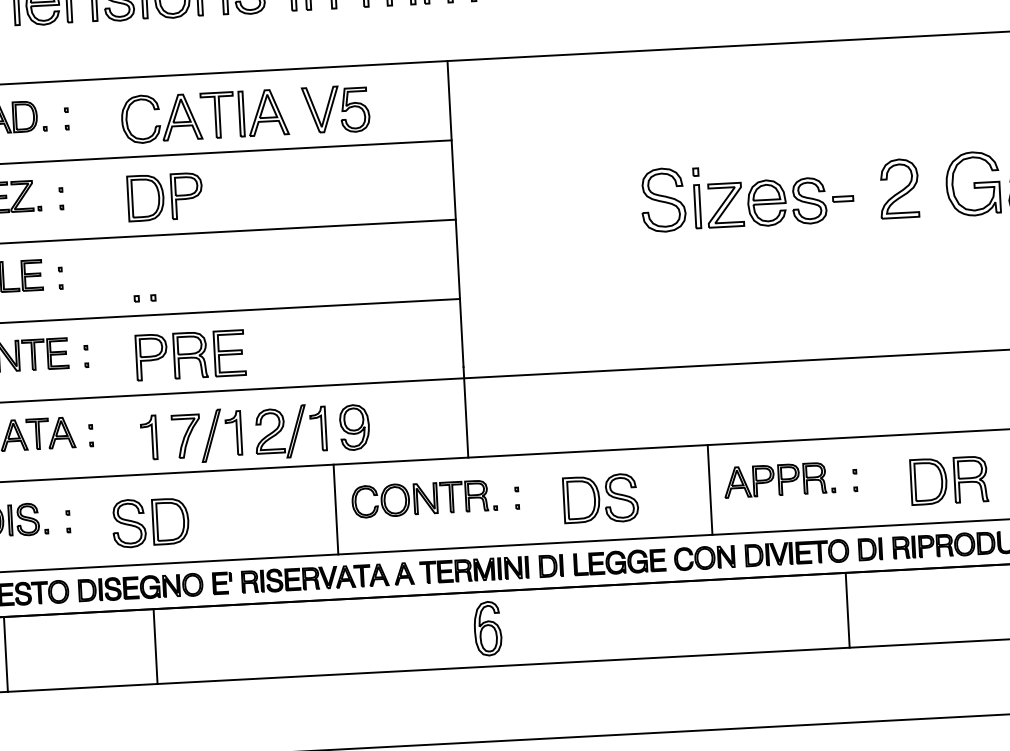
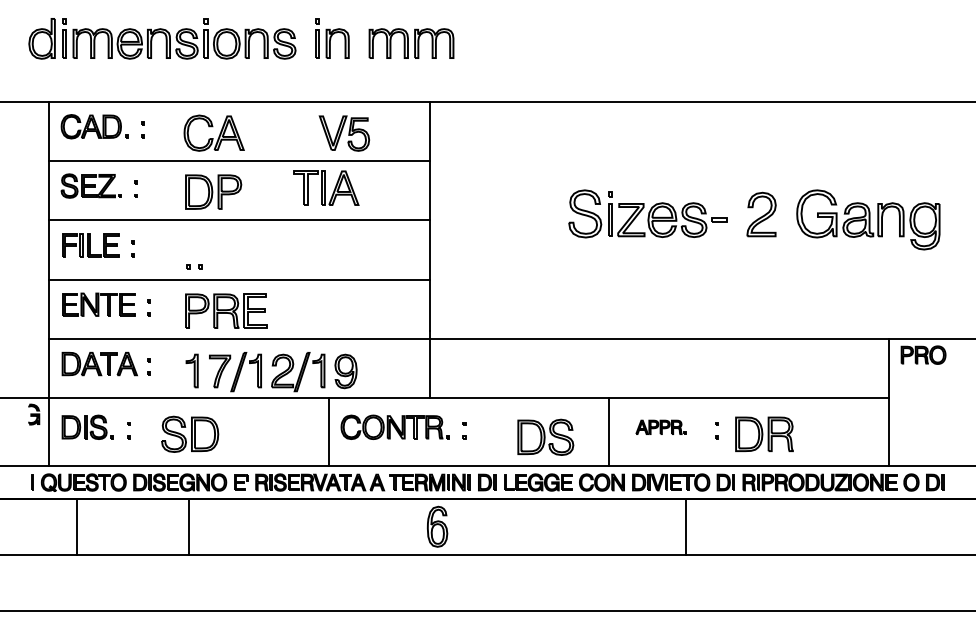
part: (245, 112) -> (326, 187), moved
part: (949, 479) -> (764, 433), moved
part: (778, 480) -> (660, 427), size x0.6
part: (600, 497) -> (545, 436), moved
line: (847, 610) -> (685, 527), moved

